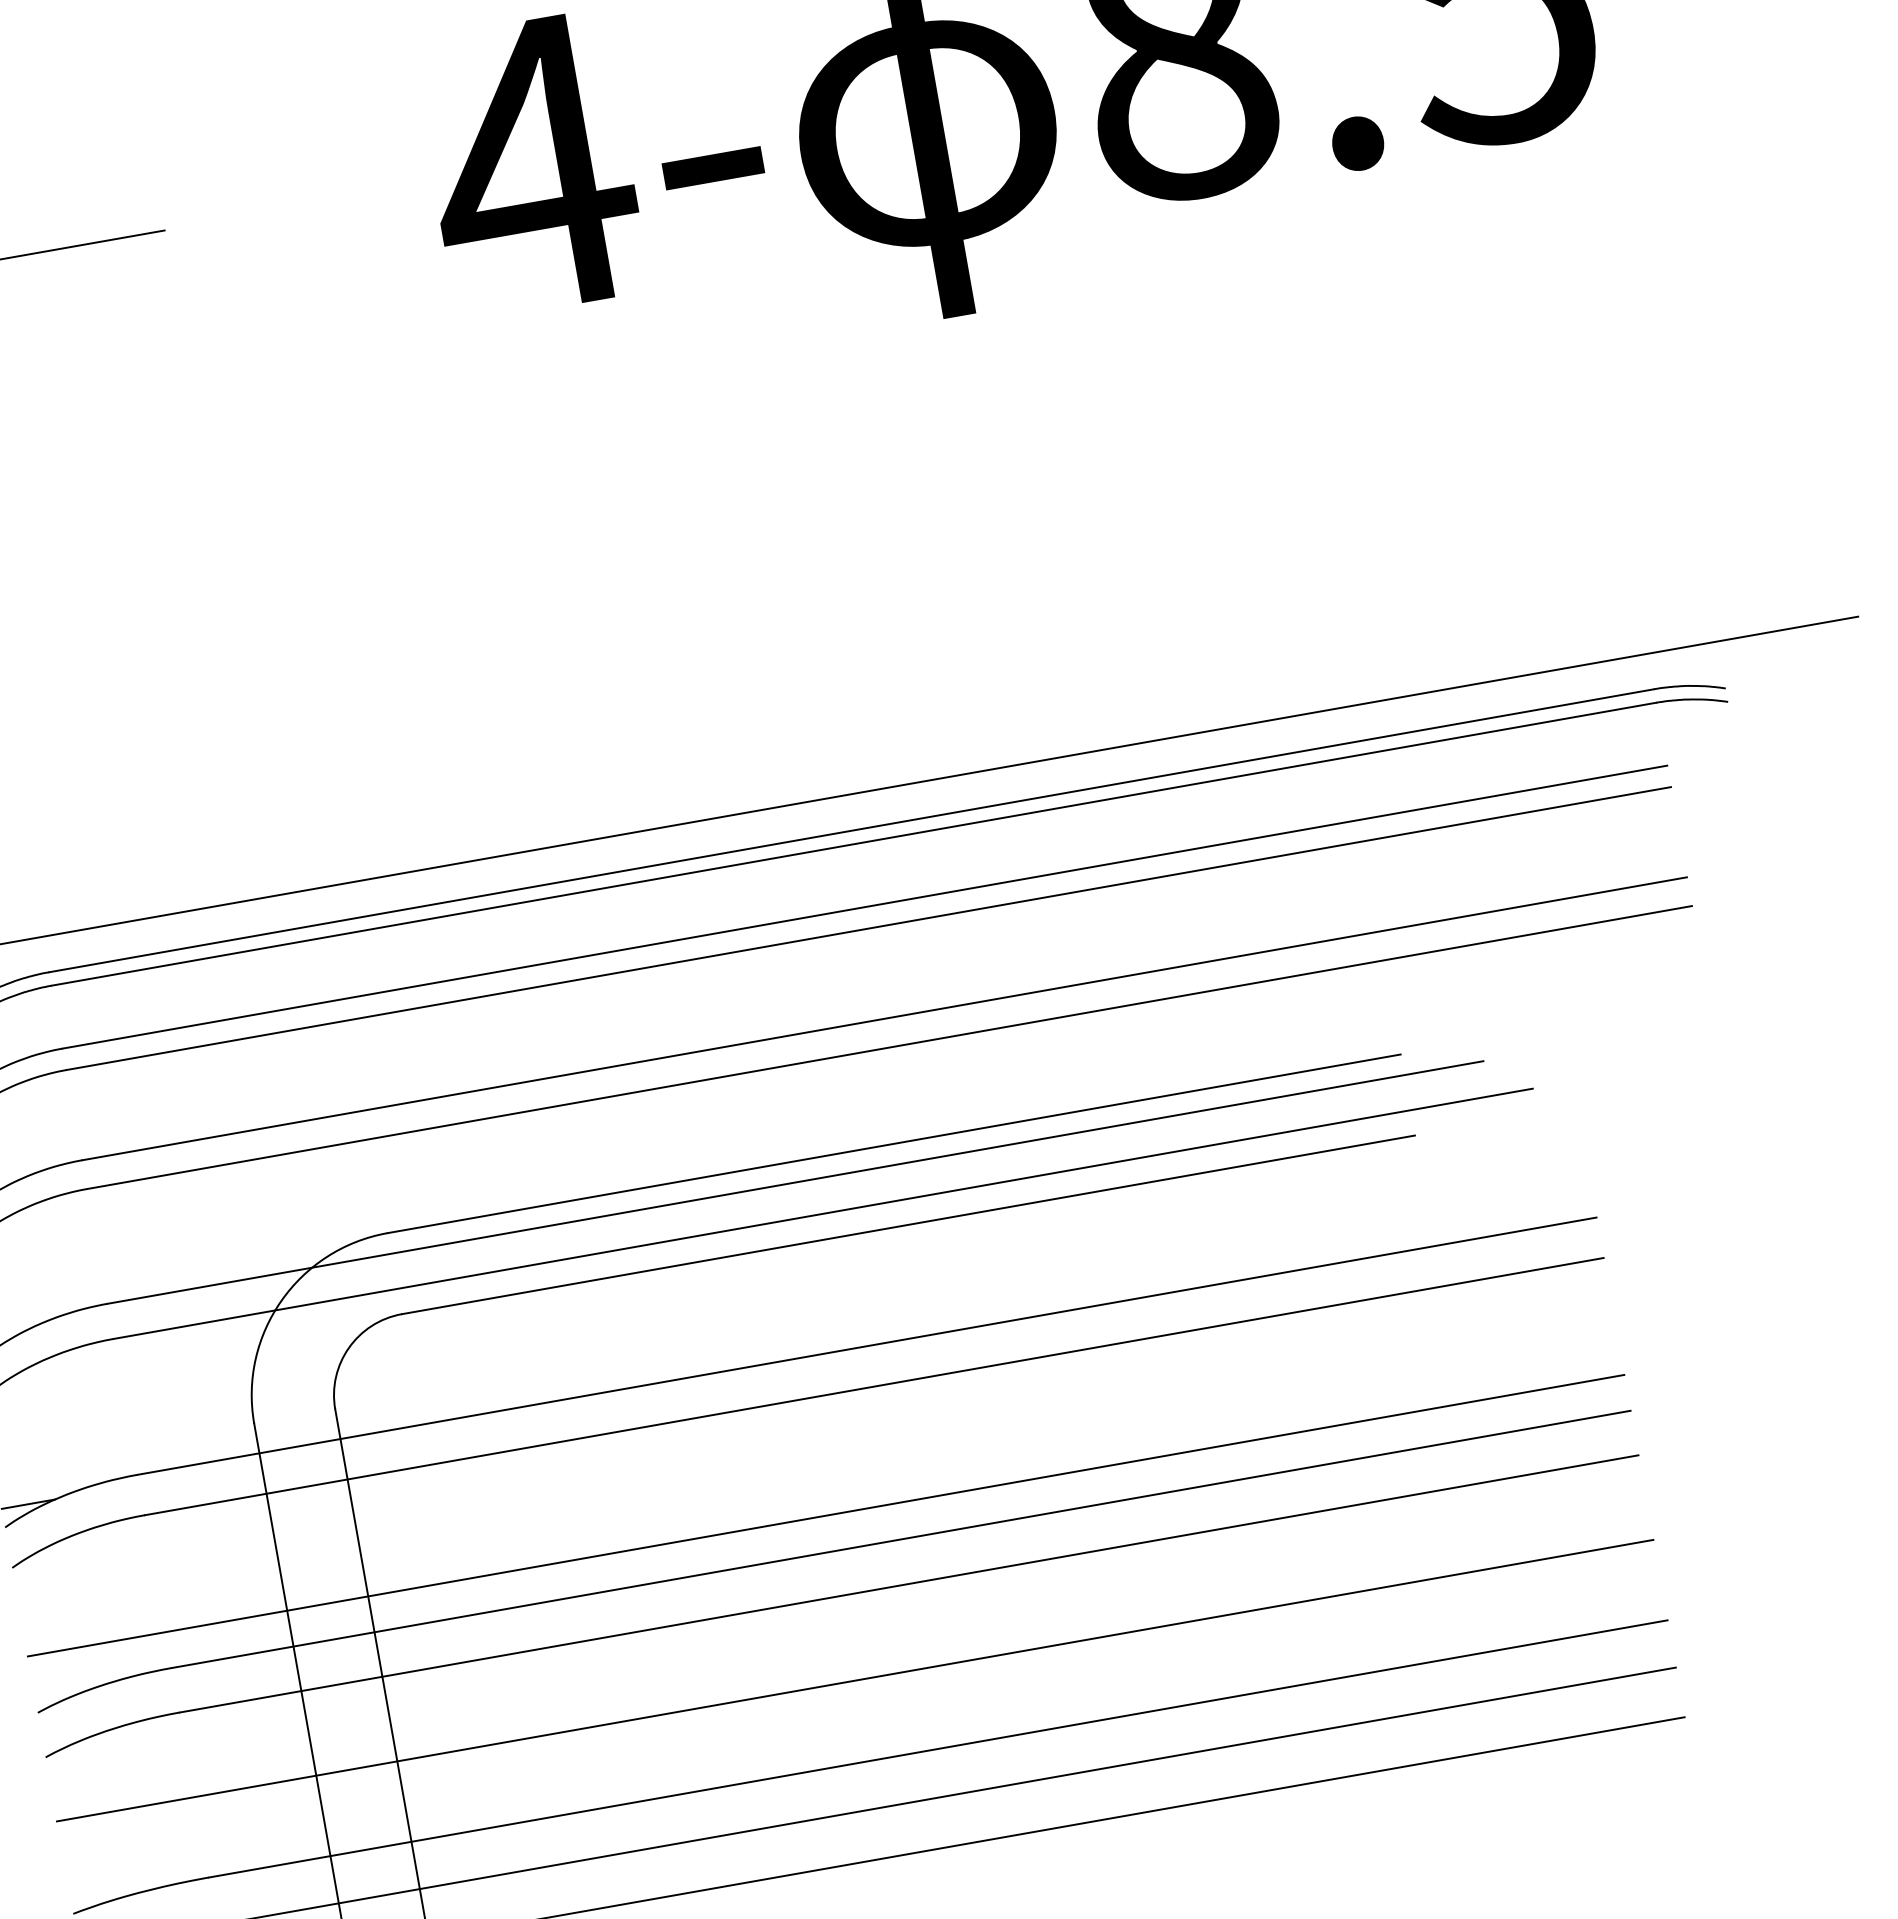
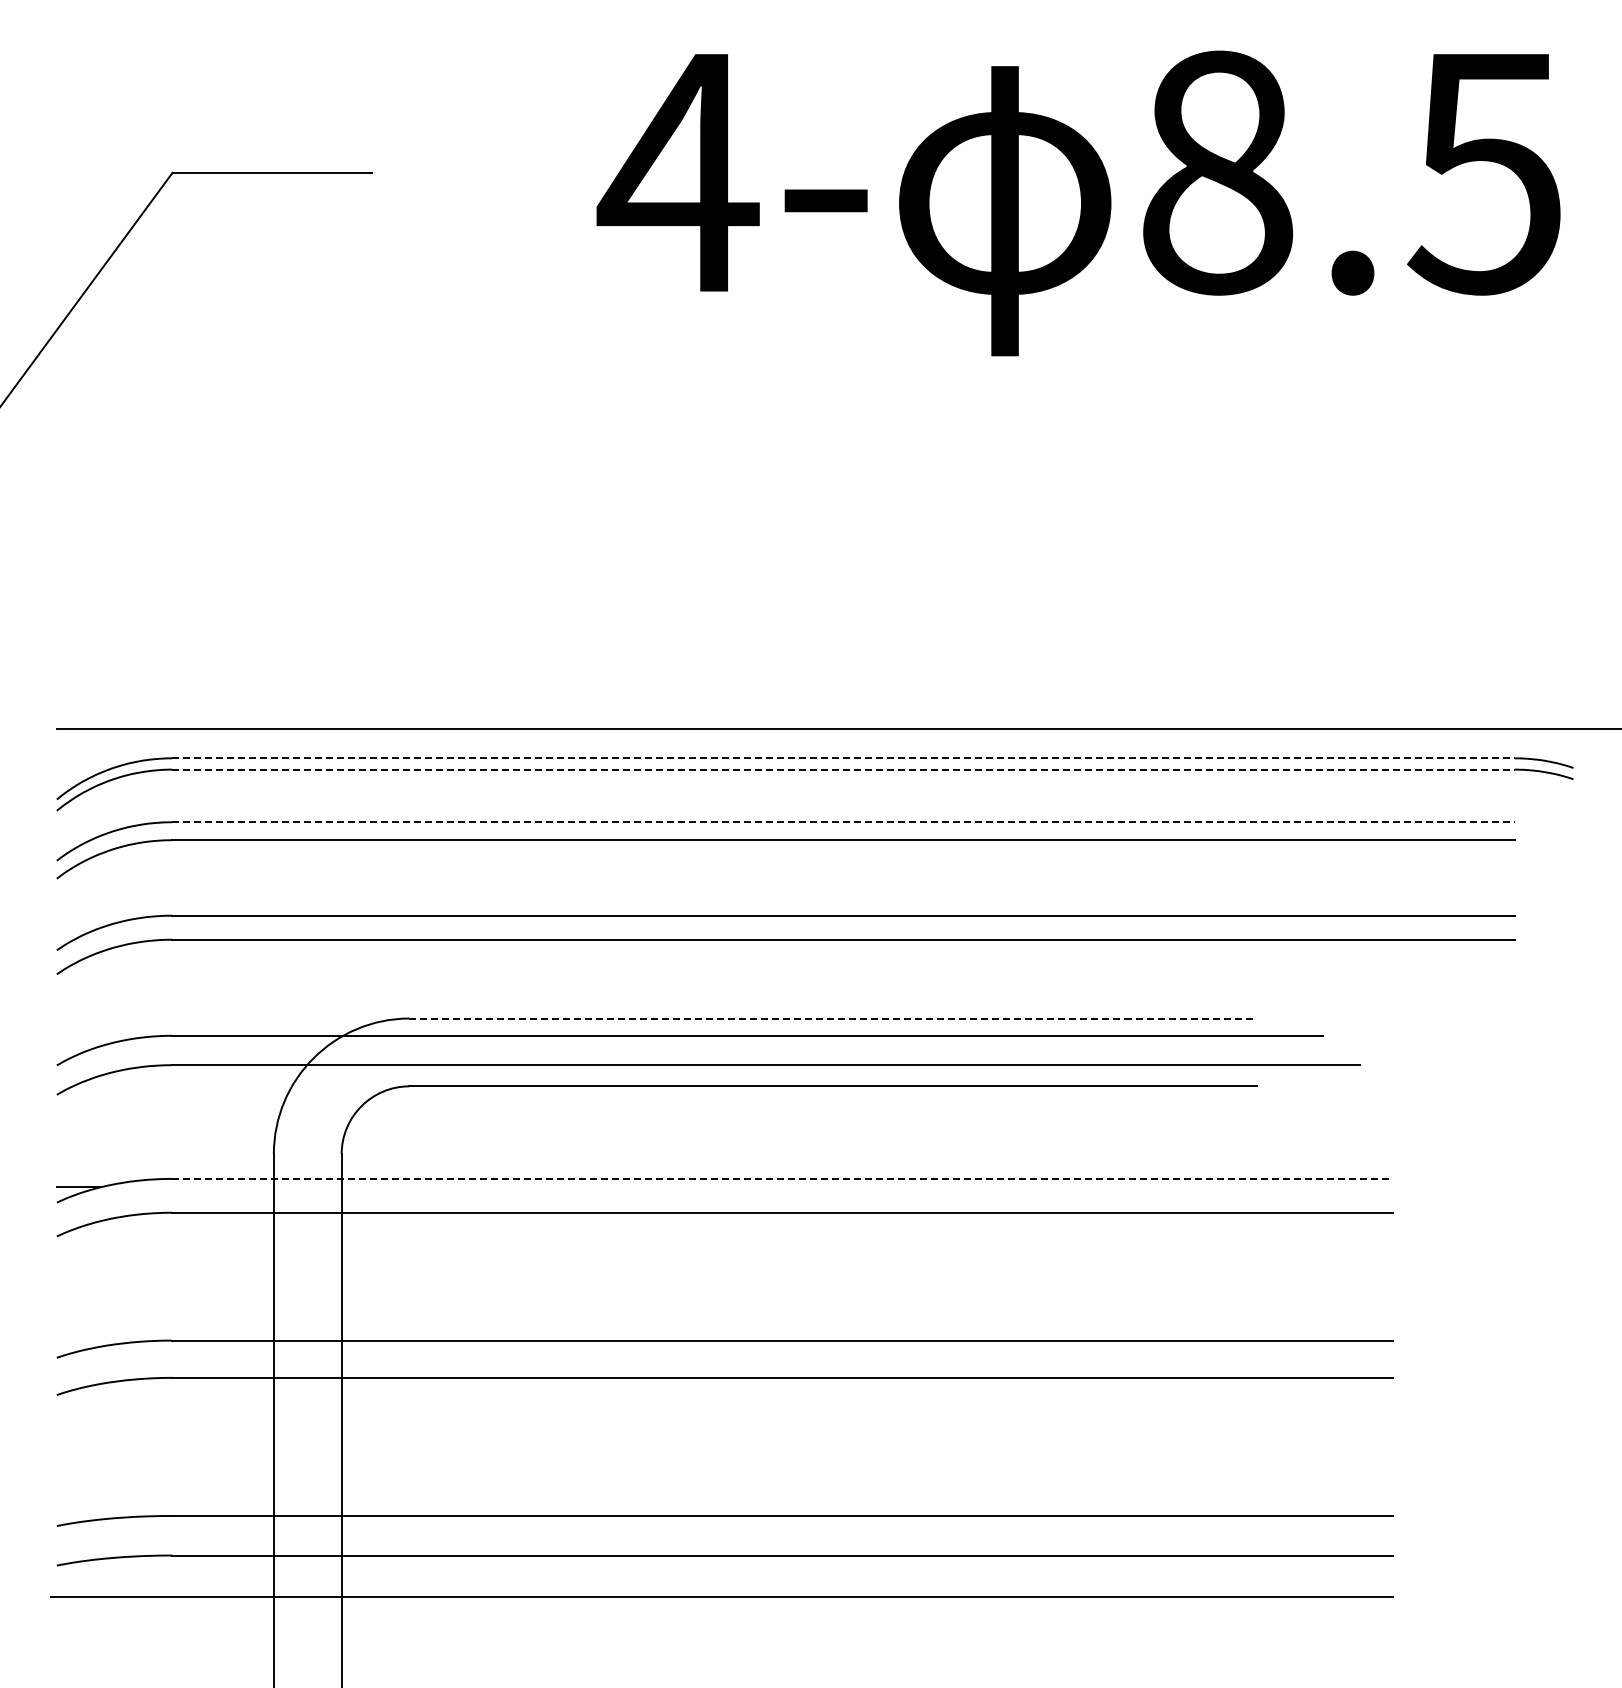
line: (851, 830) -> (843, 758), solid -> dashed
line: (853, 844) -> (843, 769), solid -> dashed
line: (865, 907) -> (843, 822), solid -> dashed
line: (894, 1143) -> (833, 1018), solid -> dashed
line: (867, 1345) -> (782, 1178), solid -> dashed
line: (825, 1515) -> (724, 1310), removed
line: (854, 1680) -> (724, 1448), removed

